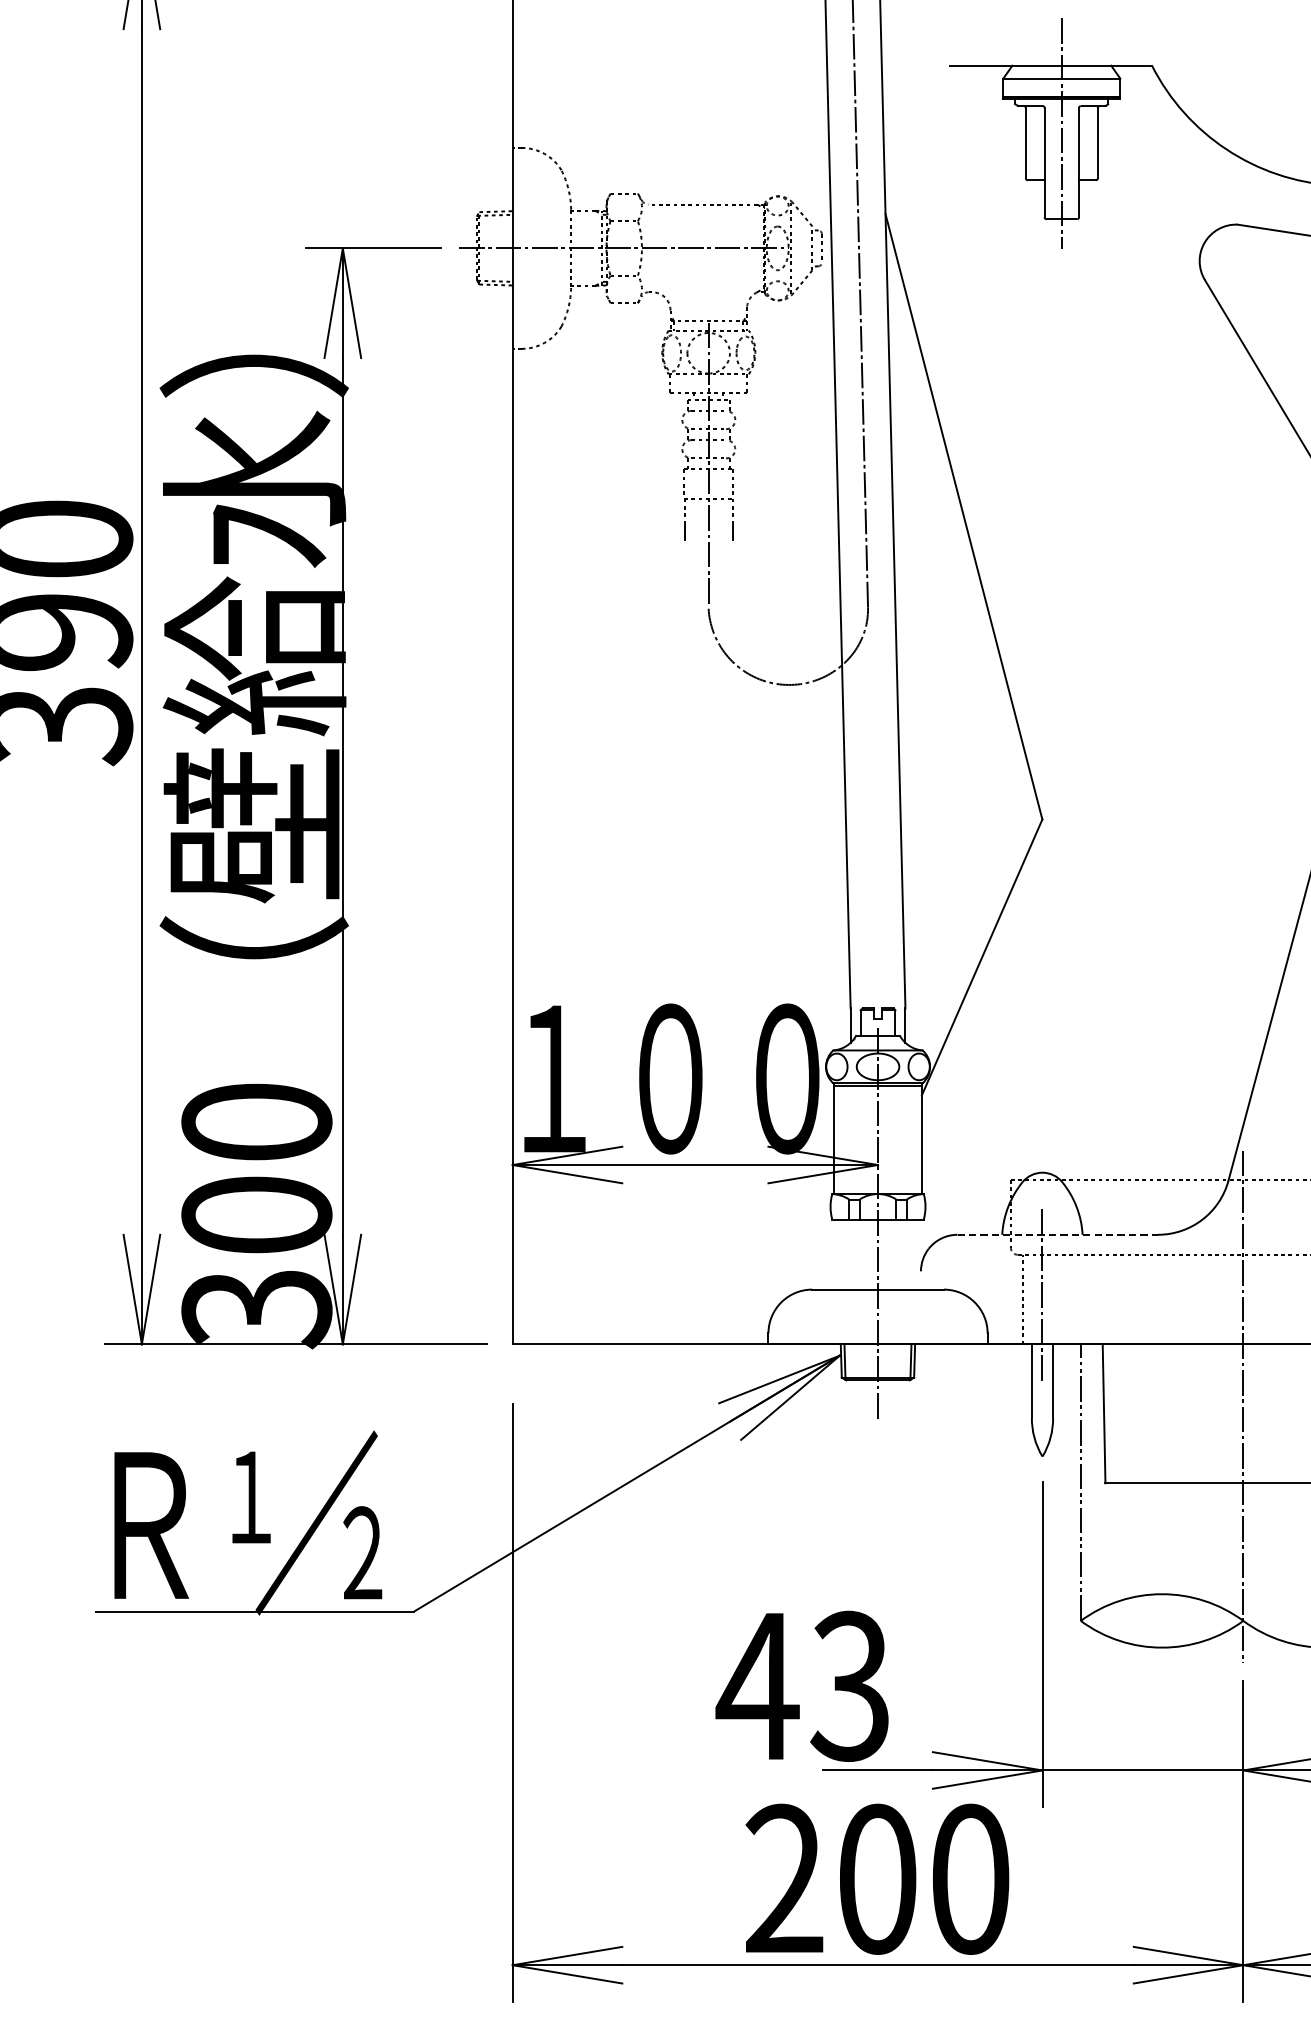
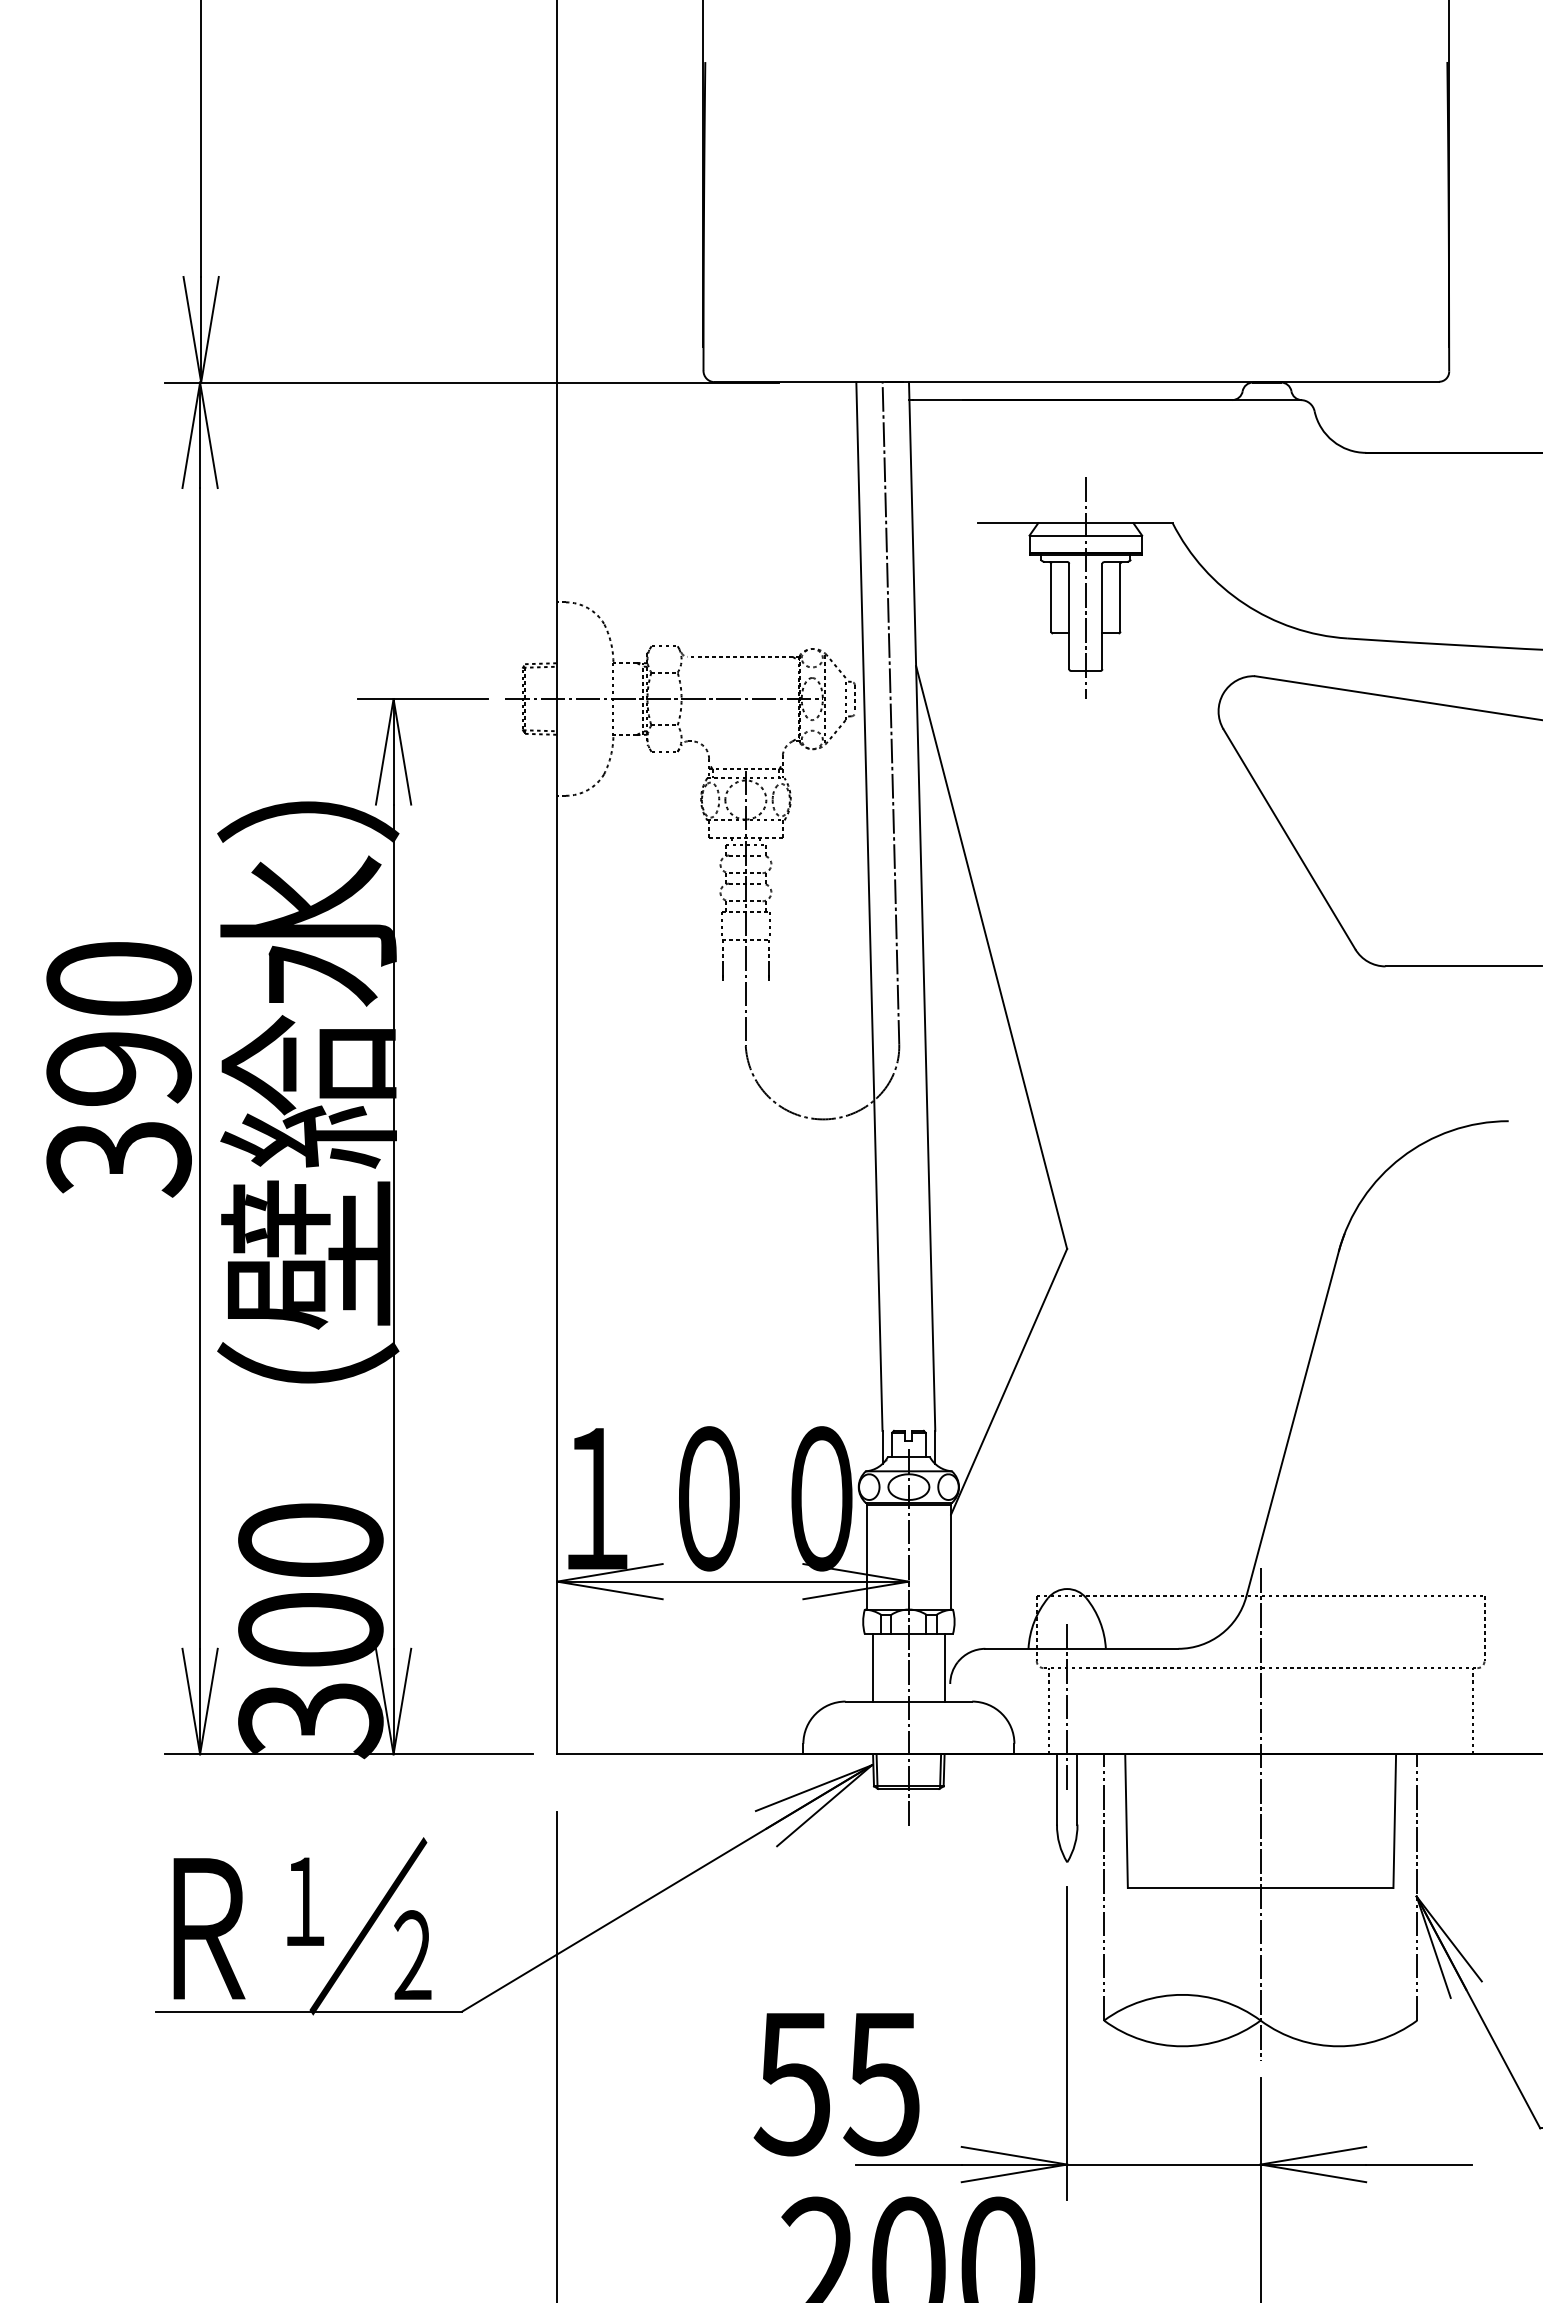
line: (1058, 1234) -> (1082, 1648), dashed -> solid
line: (840, 1254) -> (872, 1667), added
line: (915, 1254) -> (944, 1667), added
text: (801, 1686) -> (835, 2083), 43 -> 55

